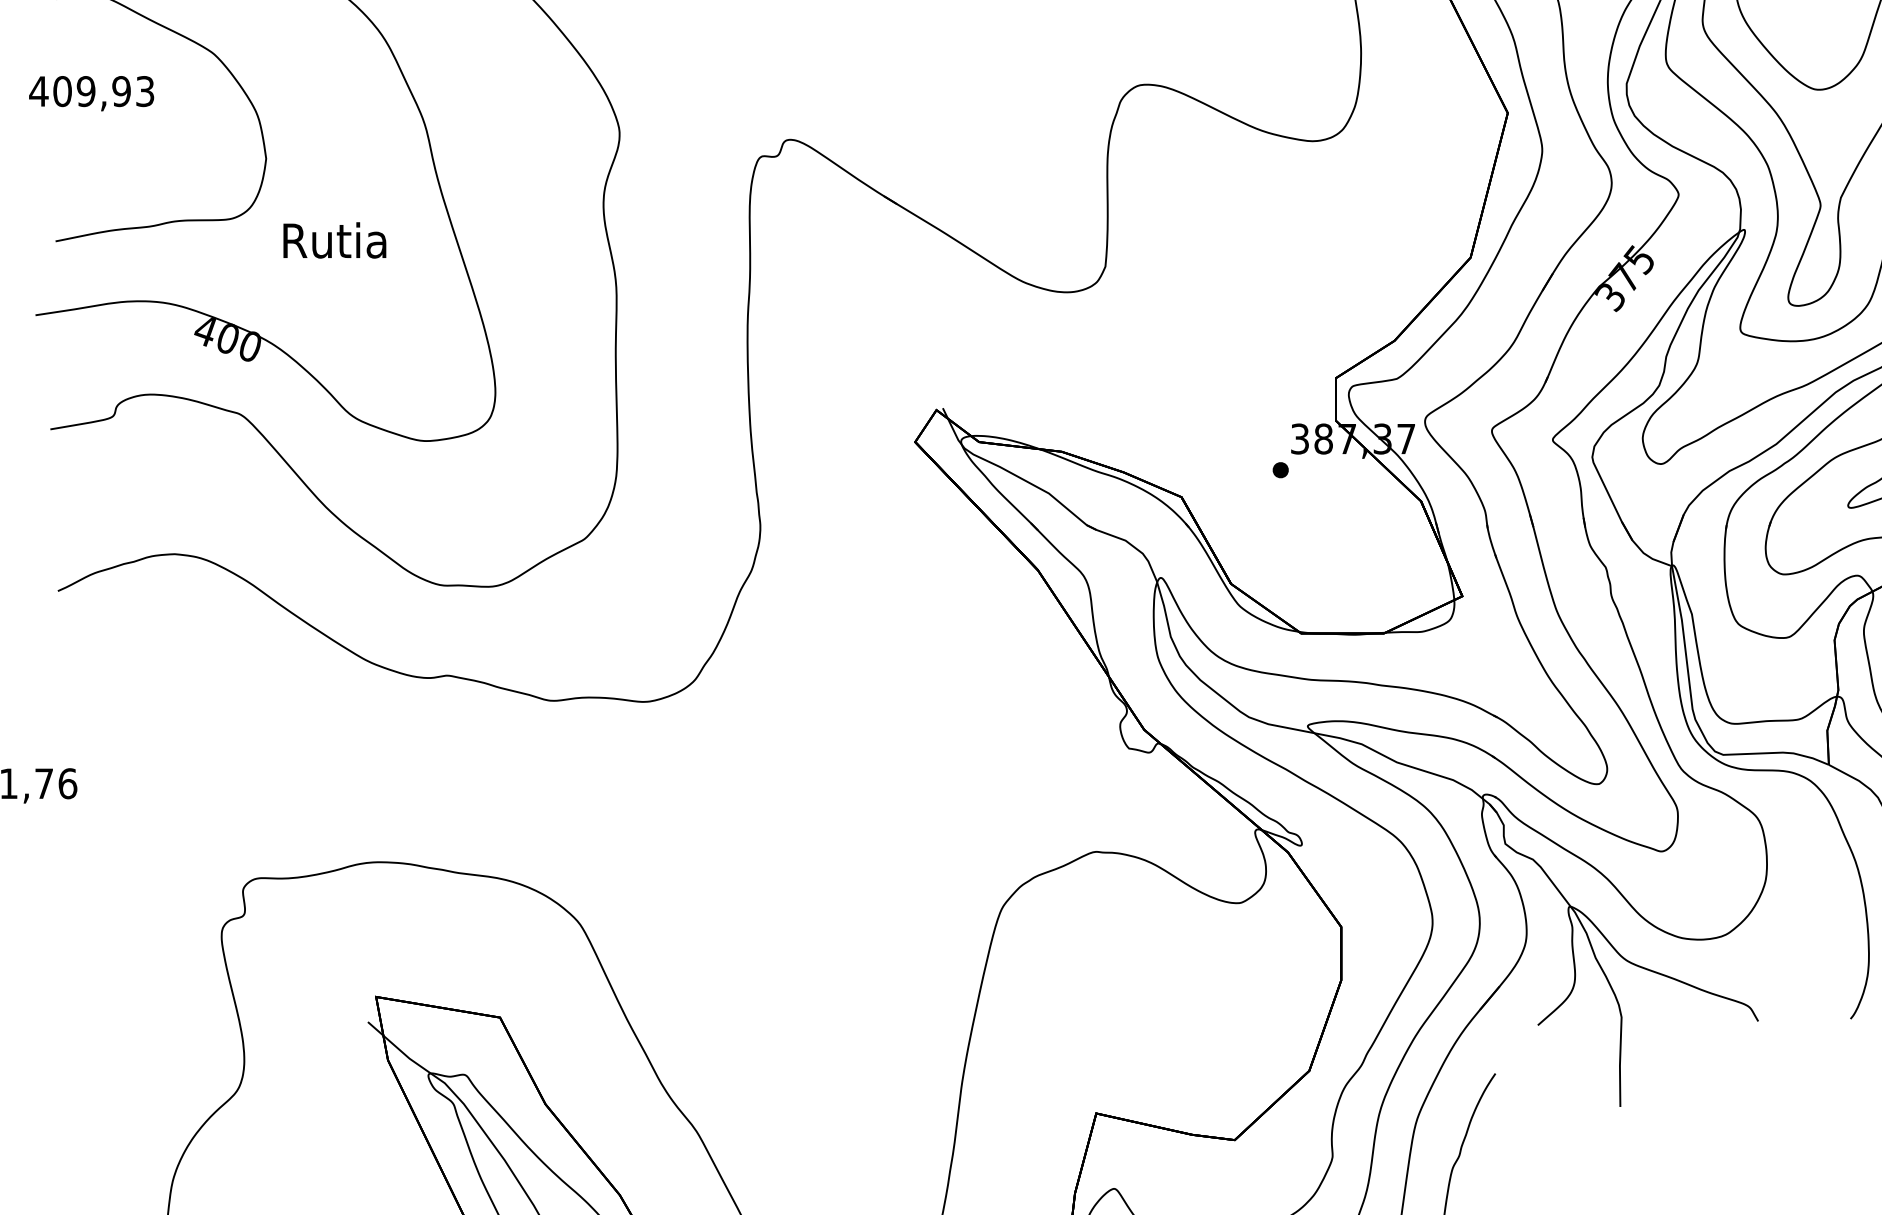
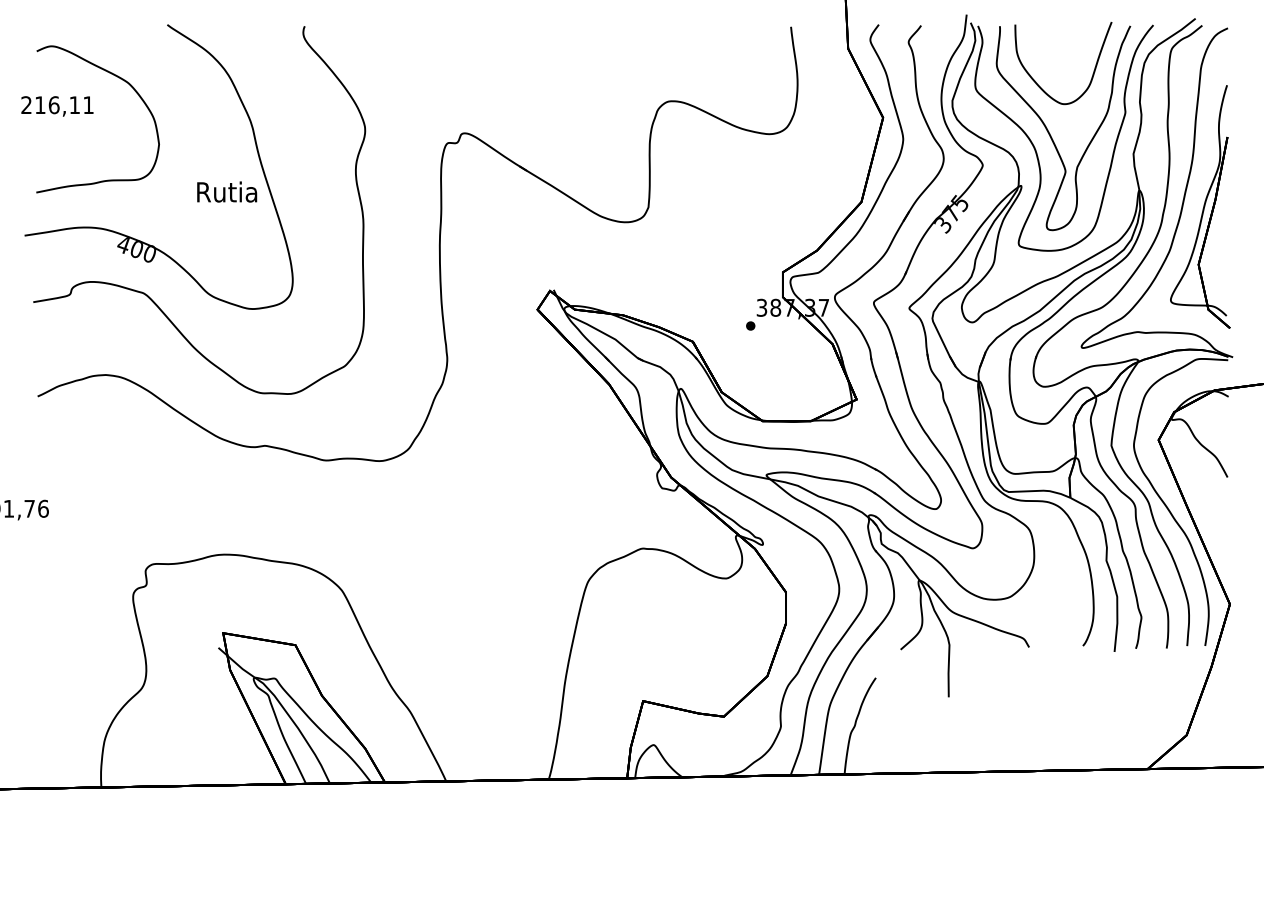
text: (90, 92) -> (56, 105), 409,93 -> 216,11
text: (335, 239) -> (227, 191), moved

